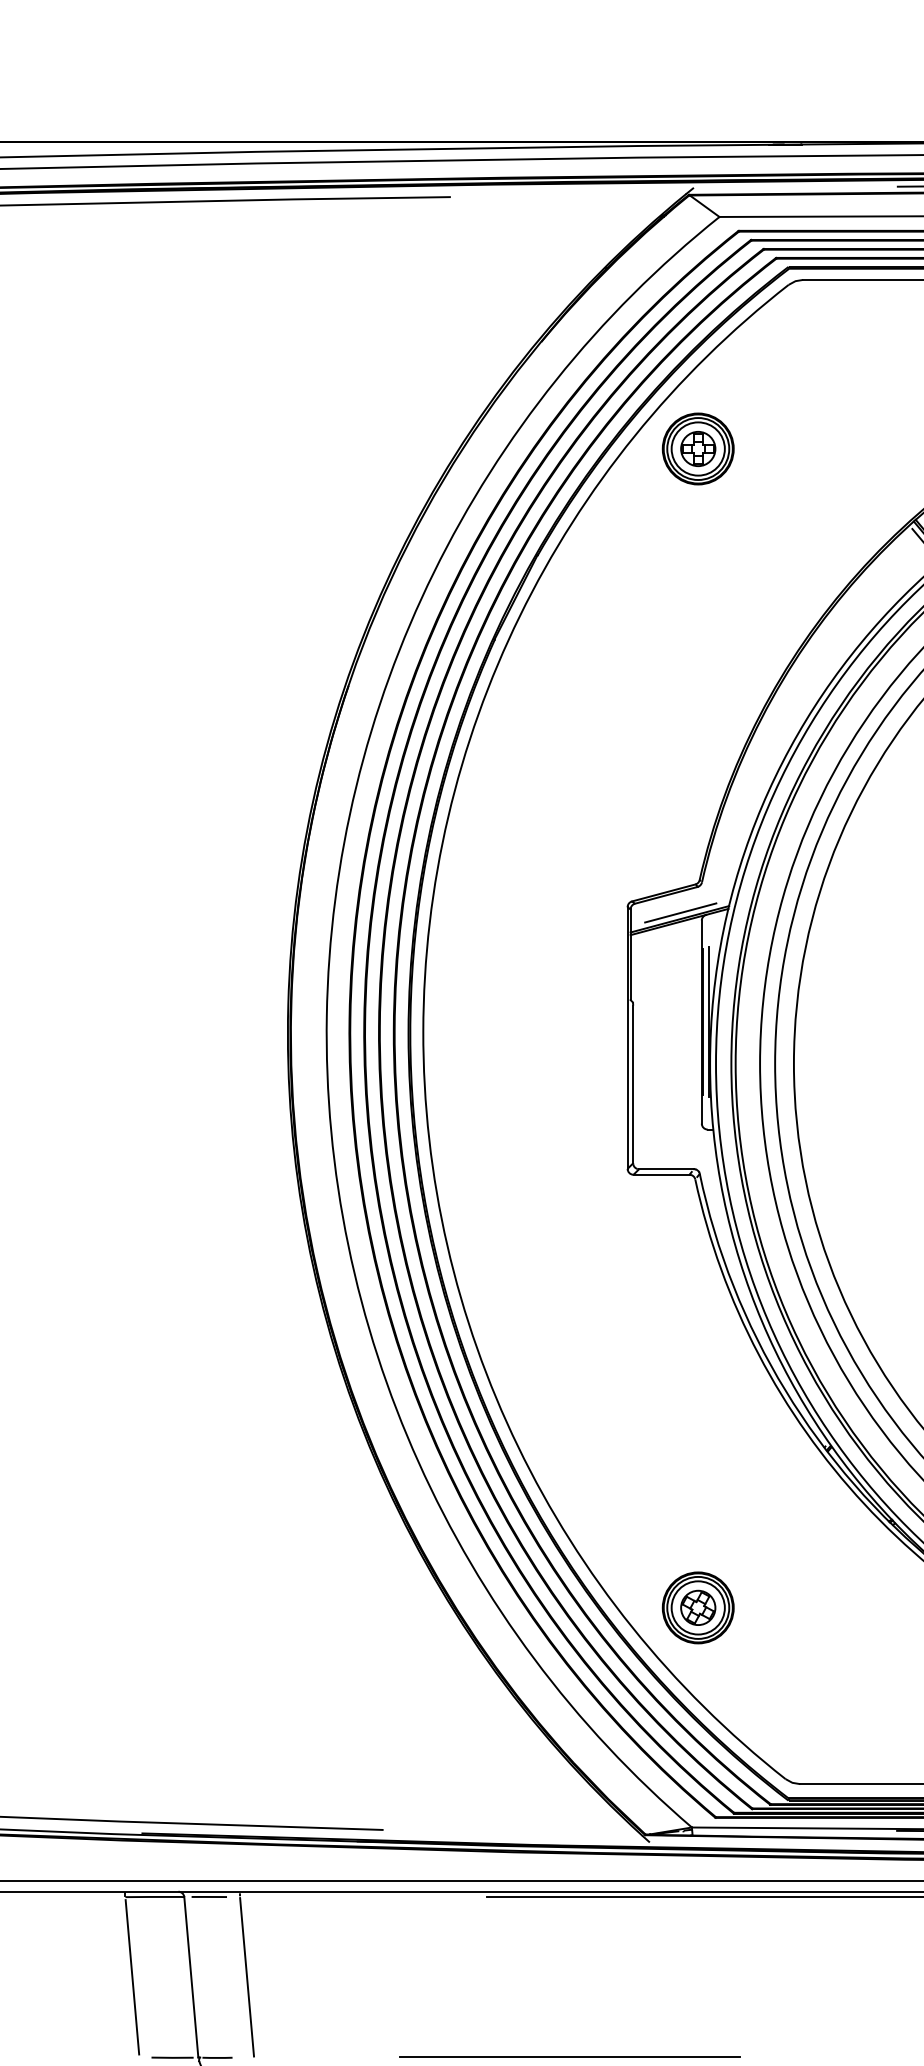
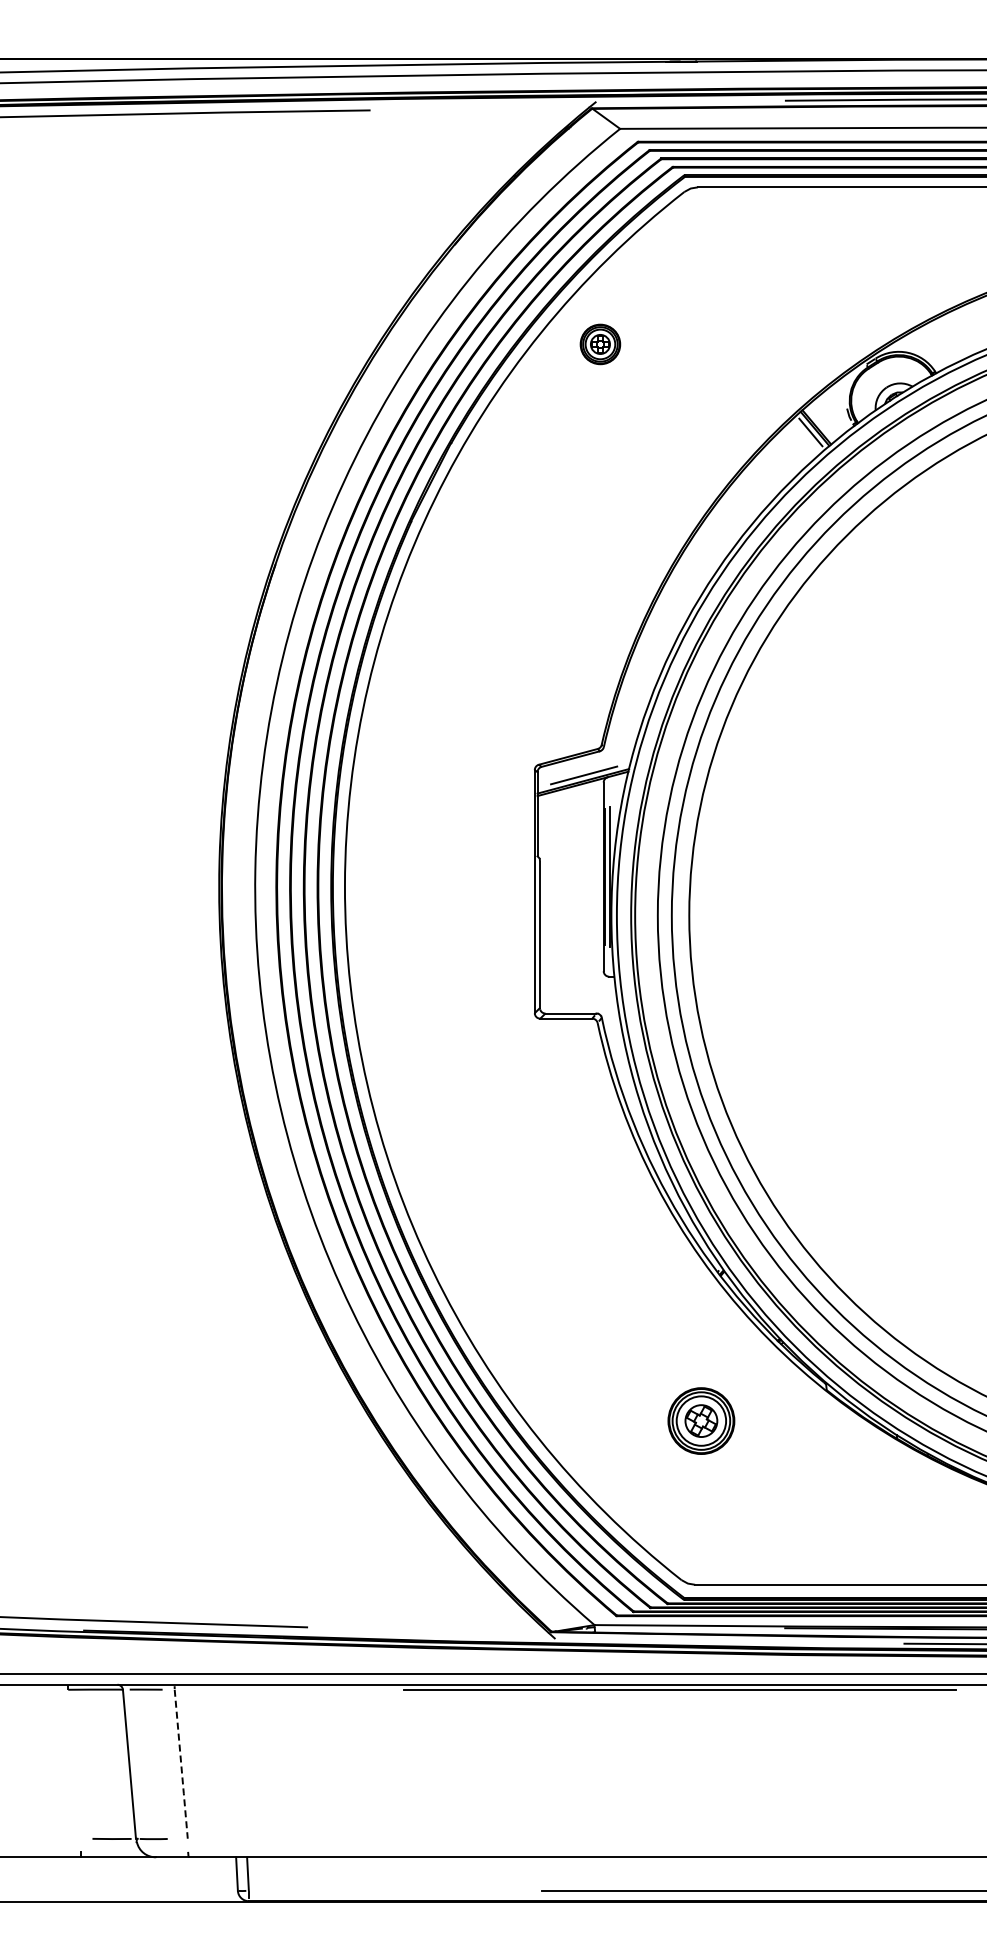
part: (698, 449) -> (600, 344), size x0.6
part: (698, 1607) -> (701, 1420), moved
line: (132, 1976) -> (74, 1763), removed
line: (247, 1978) -> (181, 1765), solid -> dashed
line: (570, 2057) -> (481, 1838), removed

